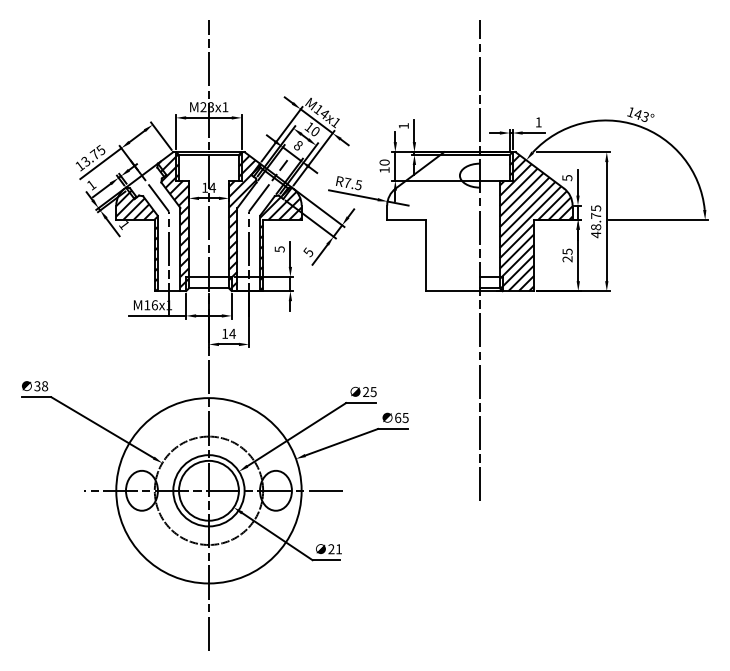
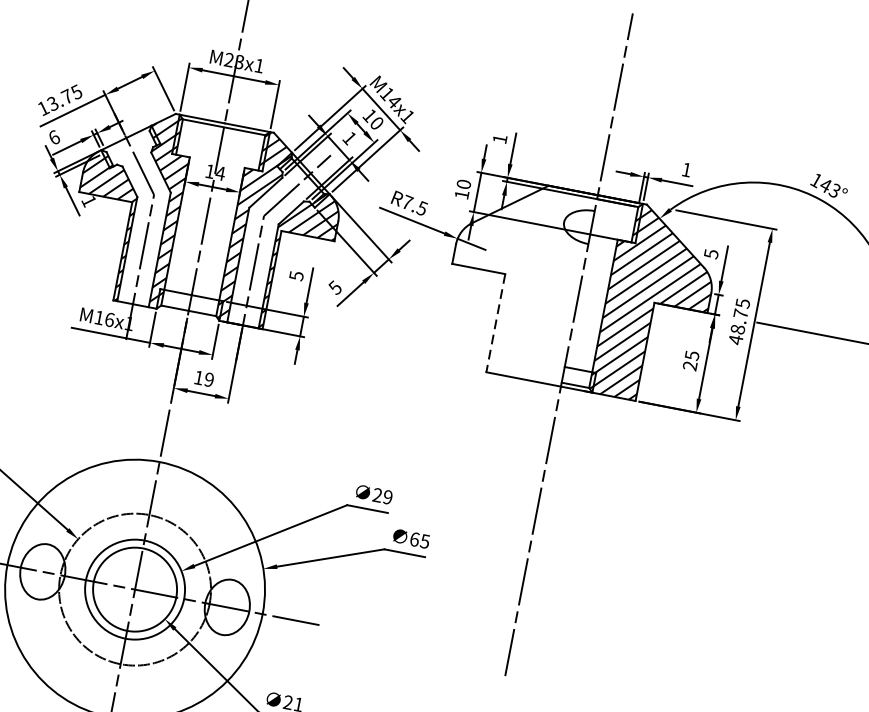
text: (297, 146) -> (348, 139), 8 -> 1
text: (91, 185) -> (54, 138), 1 -> 6
line: (425, 255) -> (495, 323), solid -> dashed
text: (232, 333) -> (209, 379), 14 -> 19
text: (373, 391) -> (387, 496), 25 -> 29

